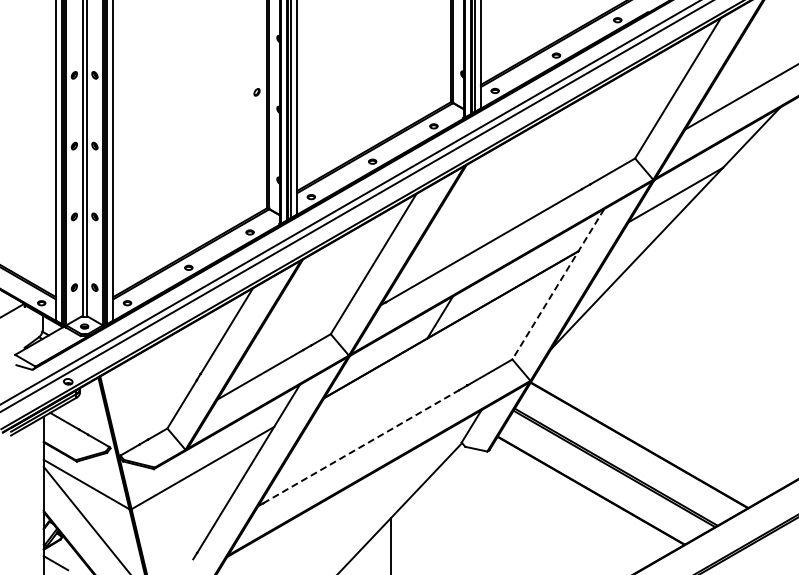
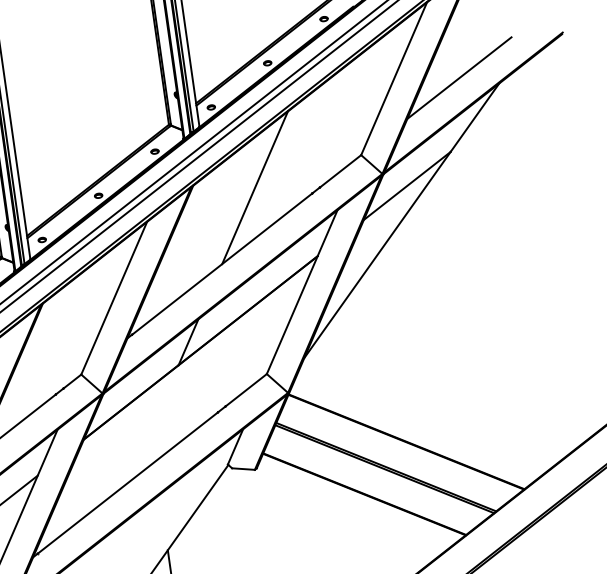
line: (526, 175) -> (254, 187), added
line: (558, 284) -> (302, 292), dashed -> solid
line: (361, 446) -> (128, 482), dashed -> solid

